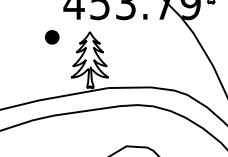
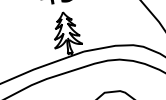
part: (52, 37) -> (35, 21), removed

